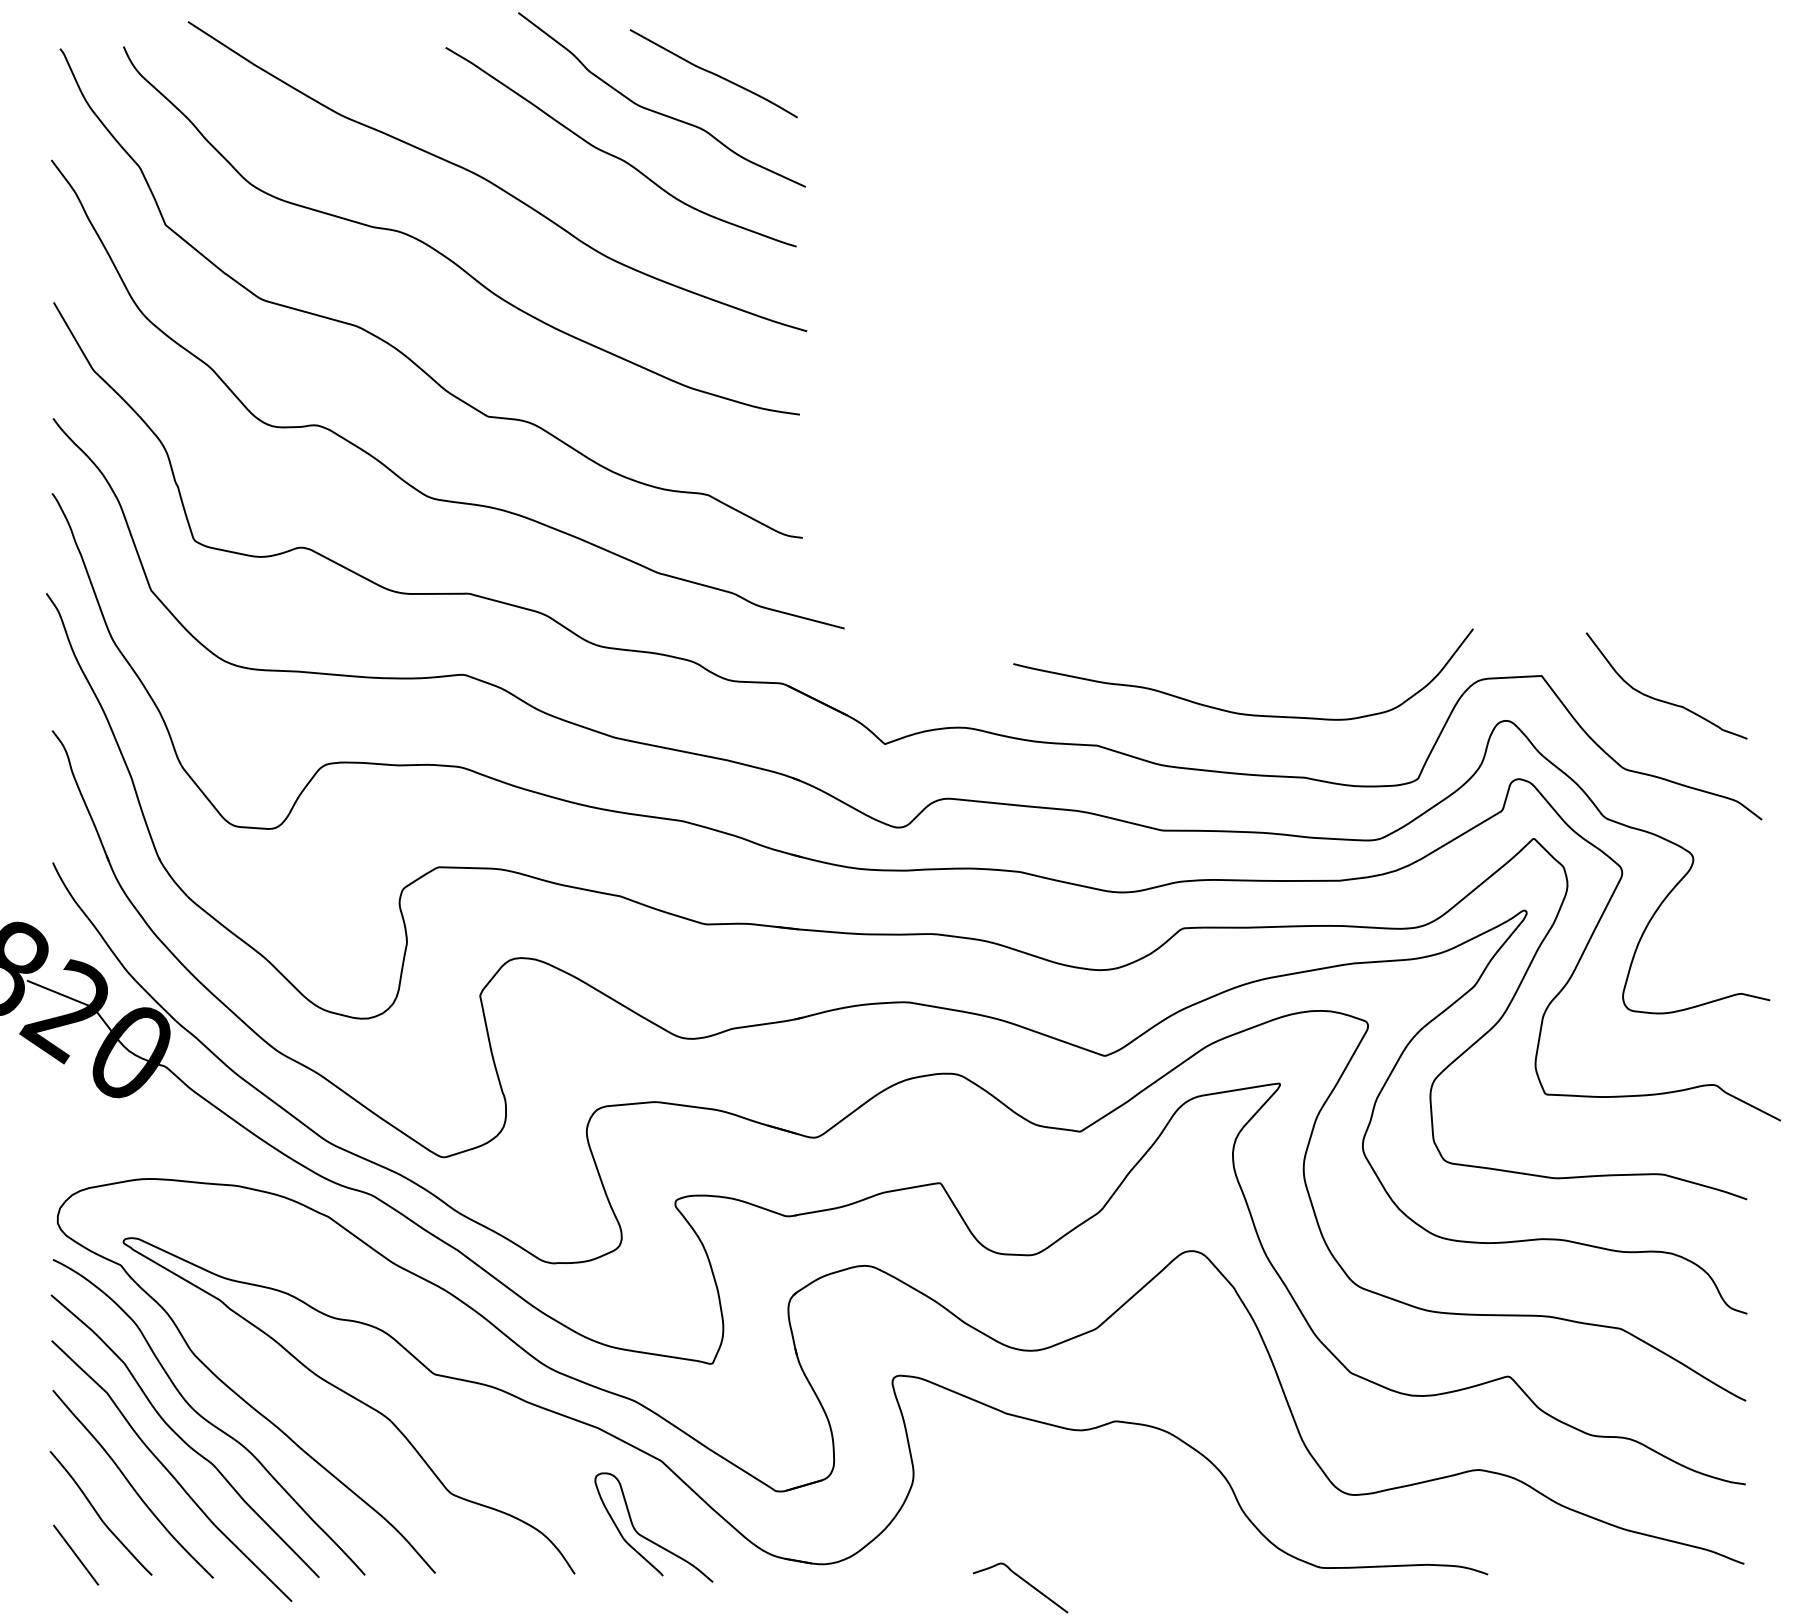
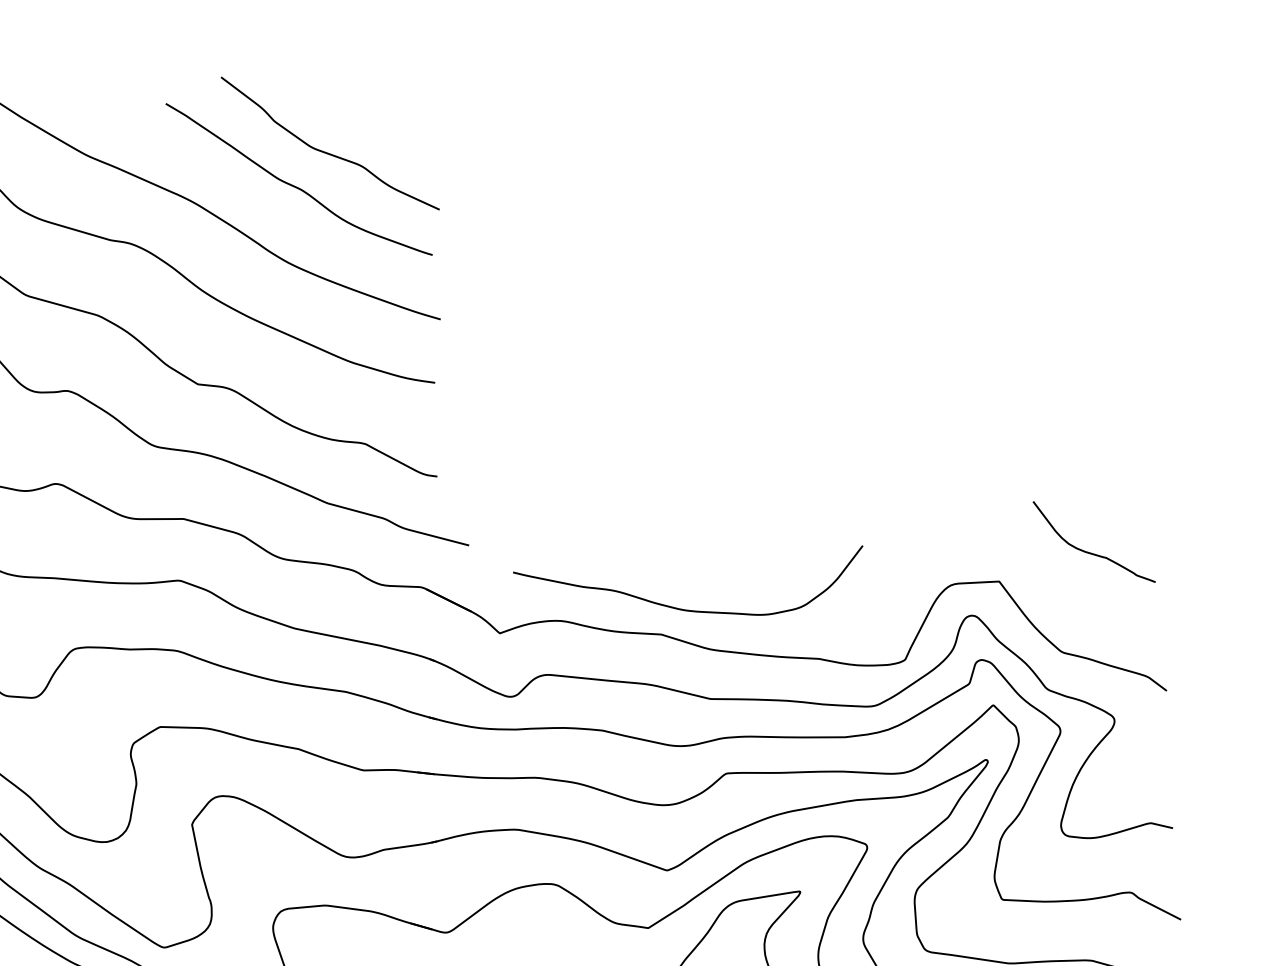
curve: (713, 73) -> (369, 123), removed
curve: (1664, 700) -> (1092, 553), moved
curve: (1239, 712) -> (685, 609), moved

